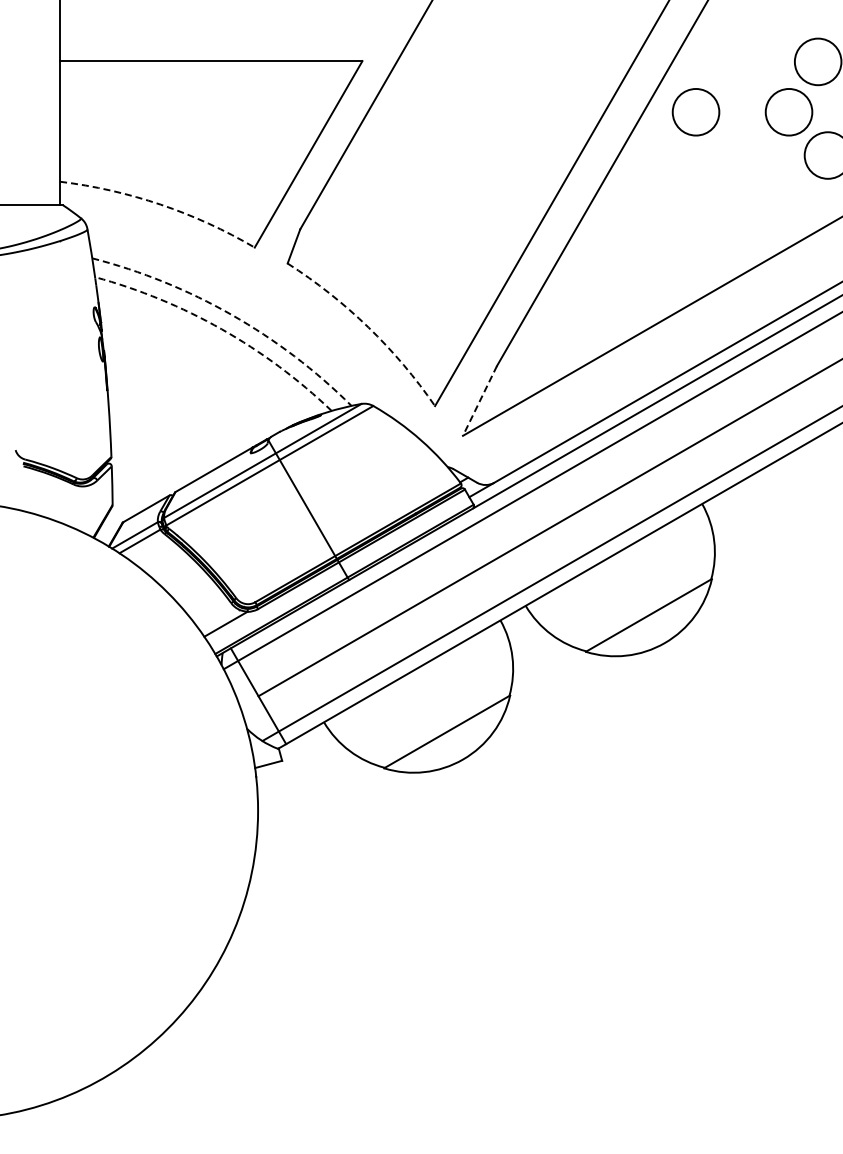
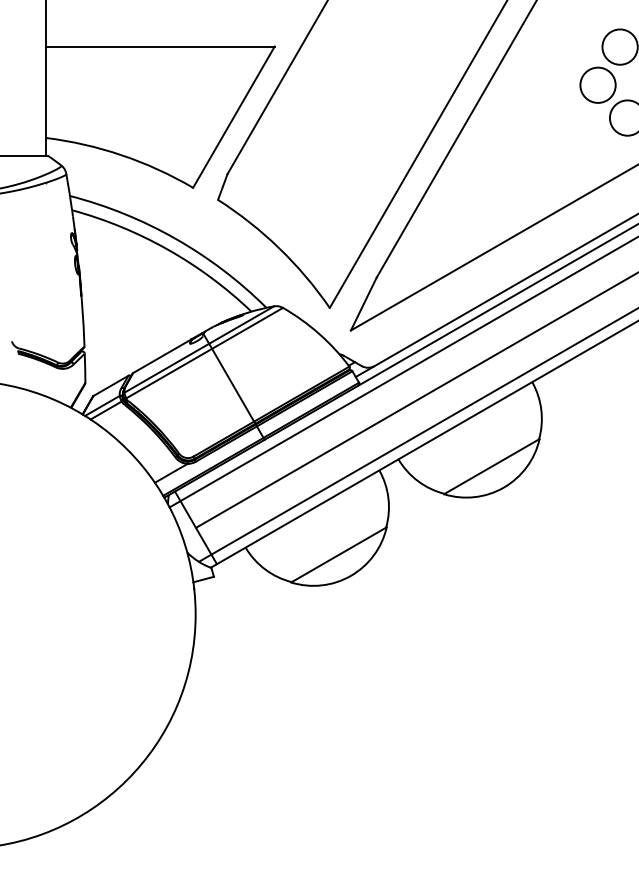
circle: (695, 112) -> (527, 85), removed
arc: (160, 204) -> (121, 155), dashed -> solid
arc: (231, 314) -> (175, 238), dashed -> solid
arc: (368, 327) -> (279, 248), dashed -> solid
arc: (221, 329) -> (167, 249), dashed -> solid
line: (479, 400) -> (363, 303), dashed -> solid

